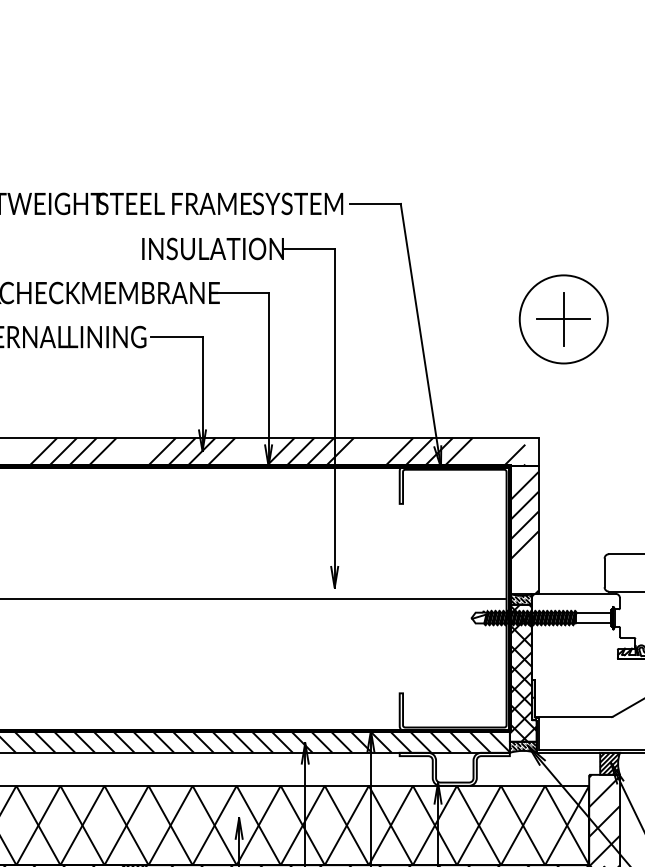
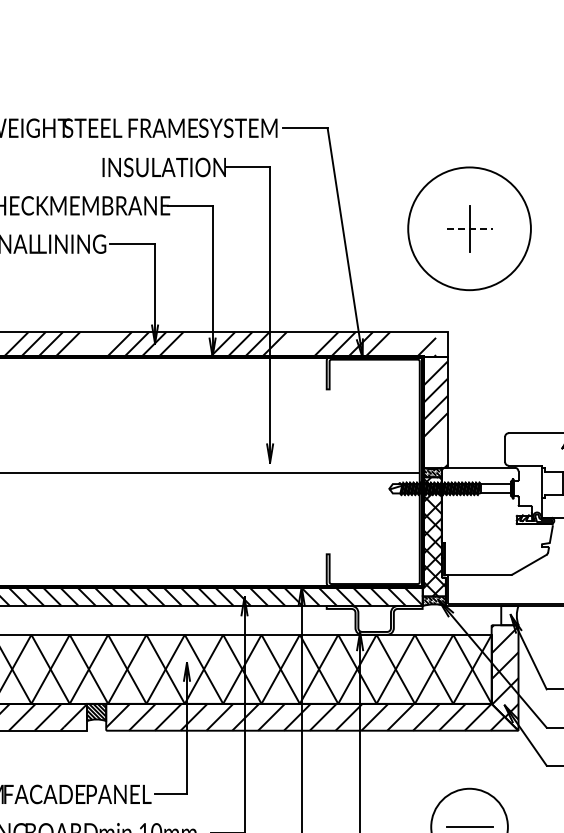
circle: (563, 319) -> (469, 228), size x1.6
line: (564, 319) -> (470, 228), solid -> dashed
hatch: (609, 763) -> (509, 615), removed

